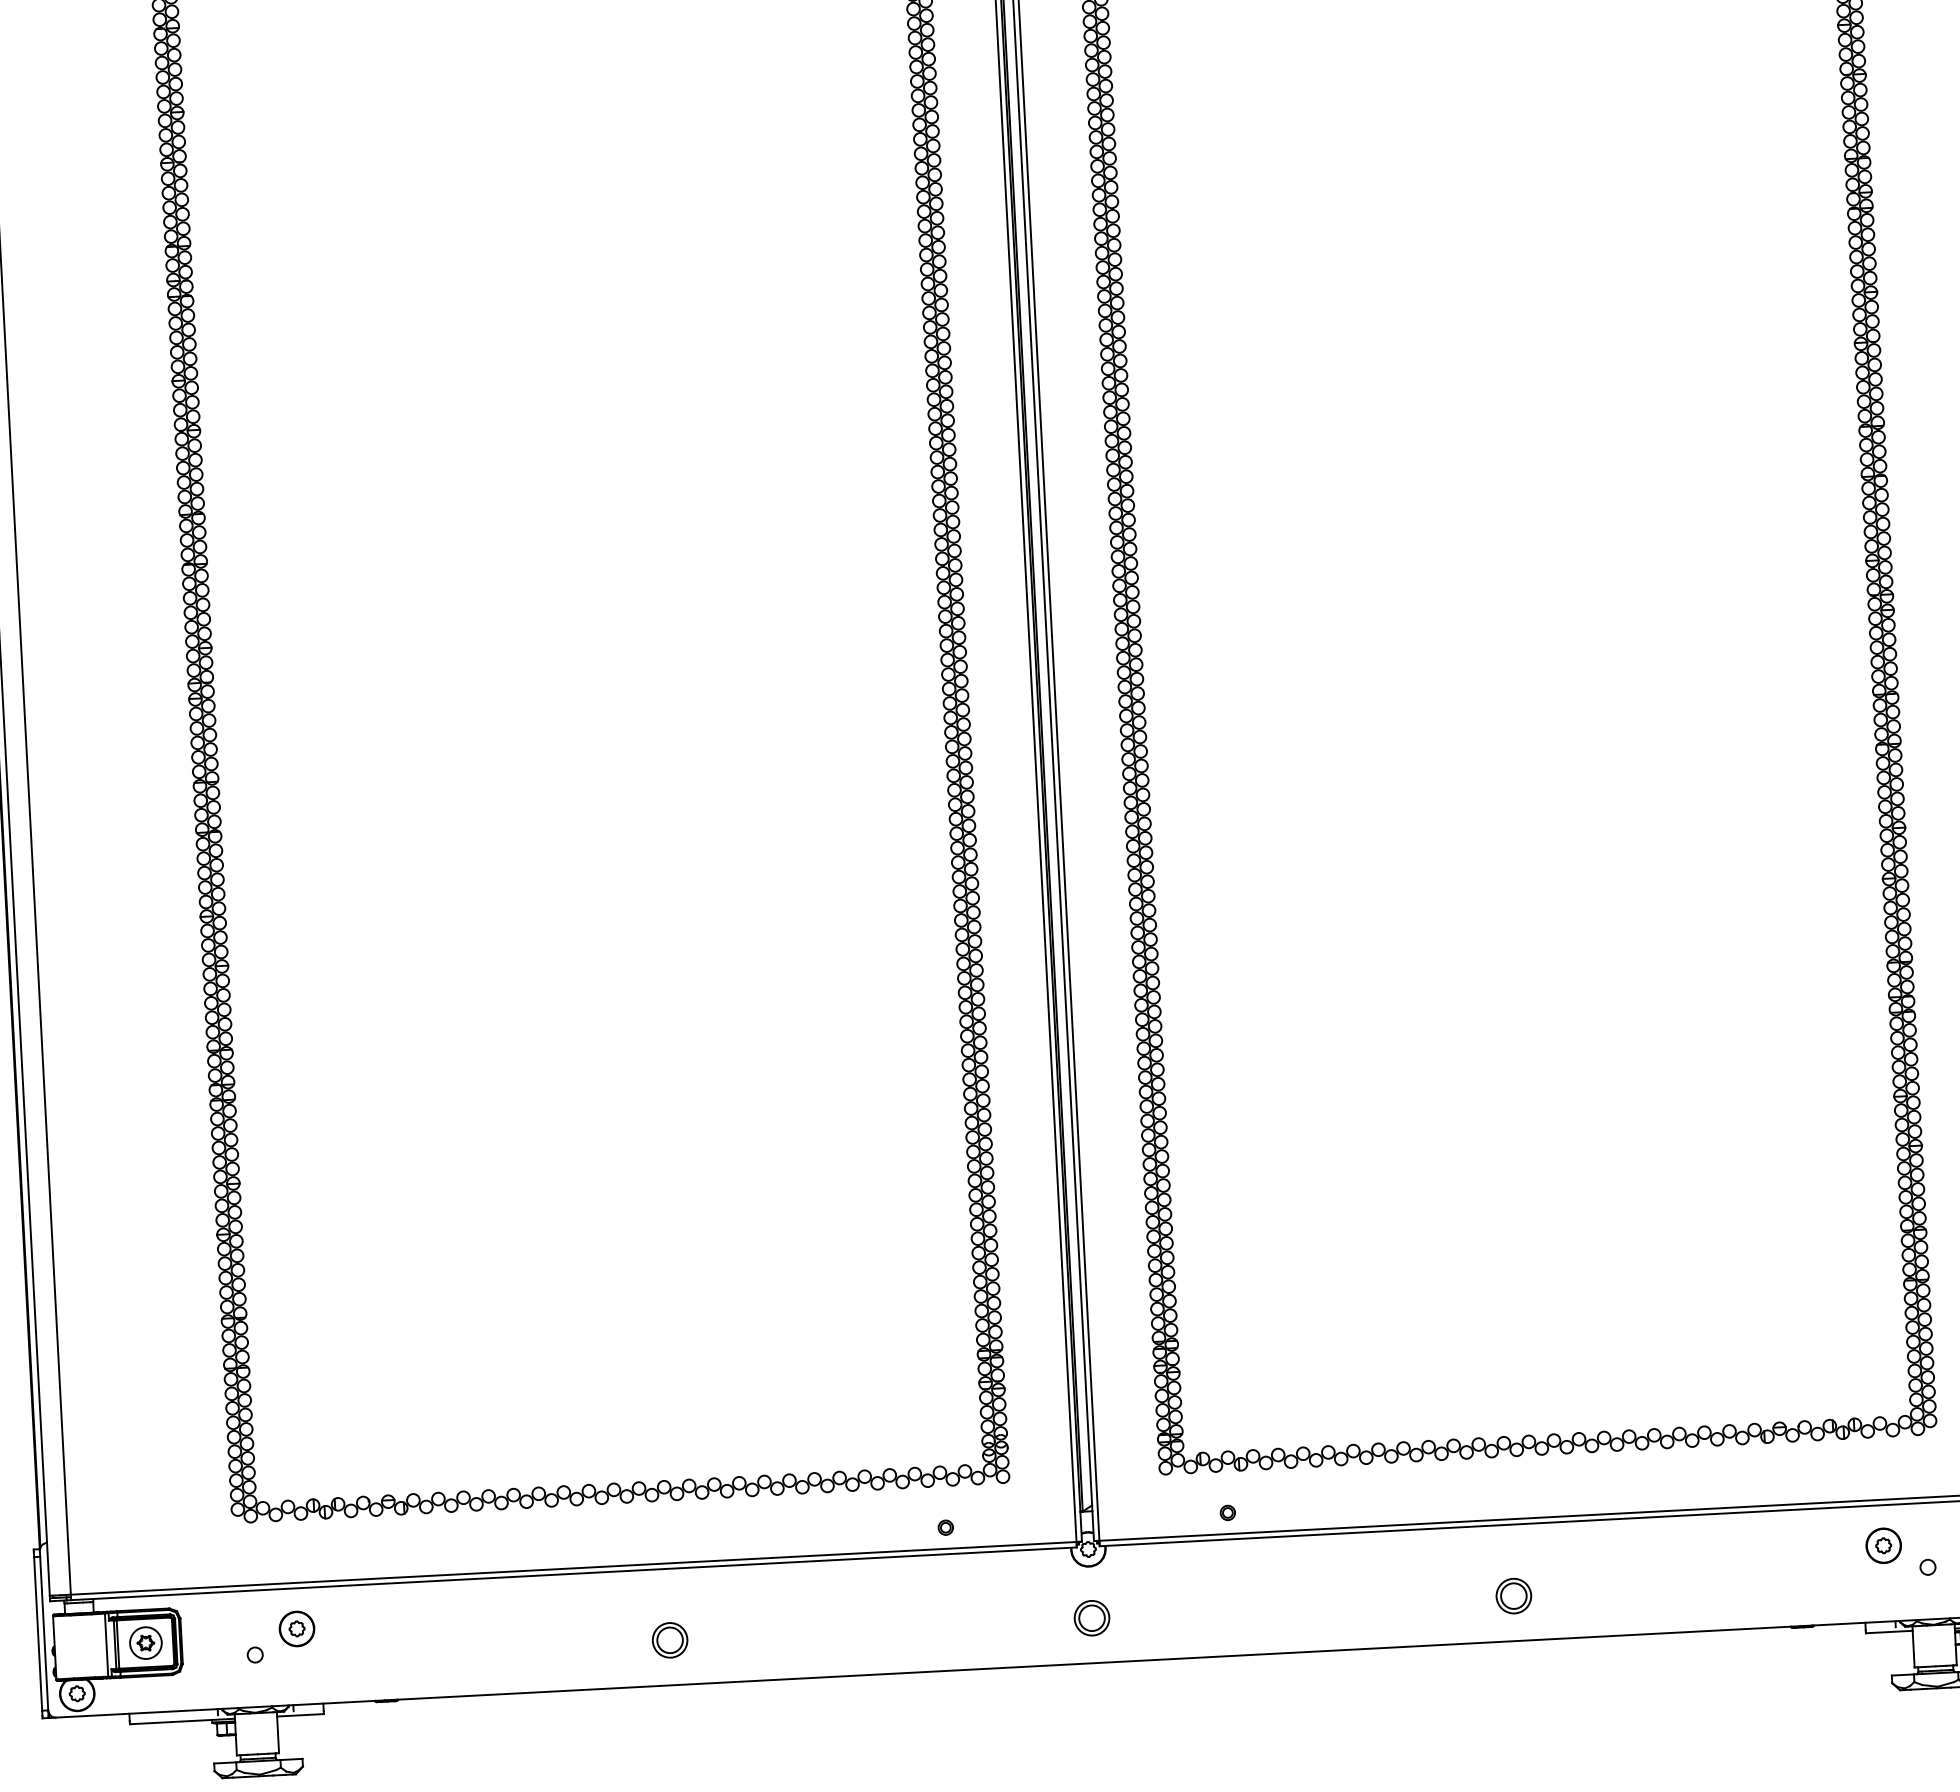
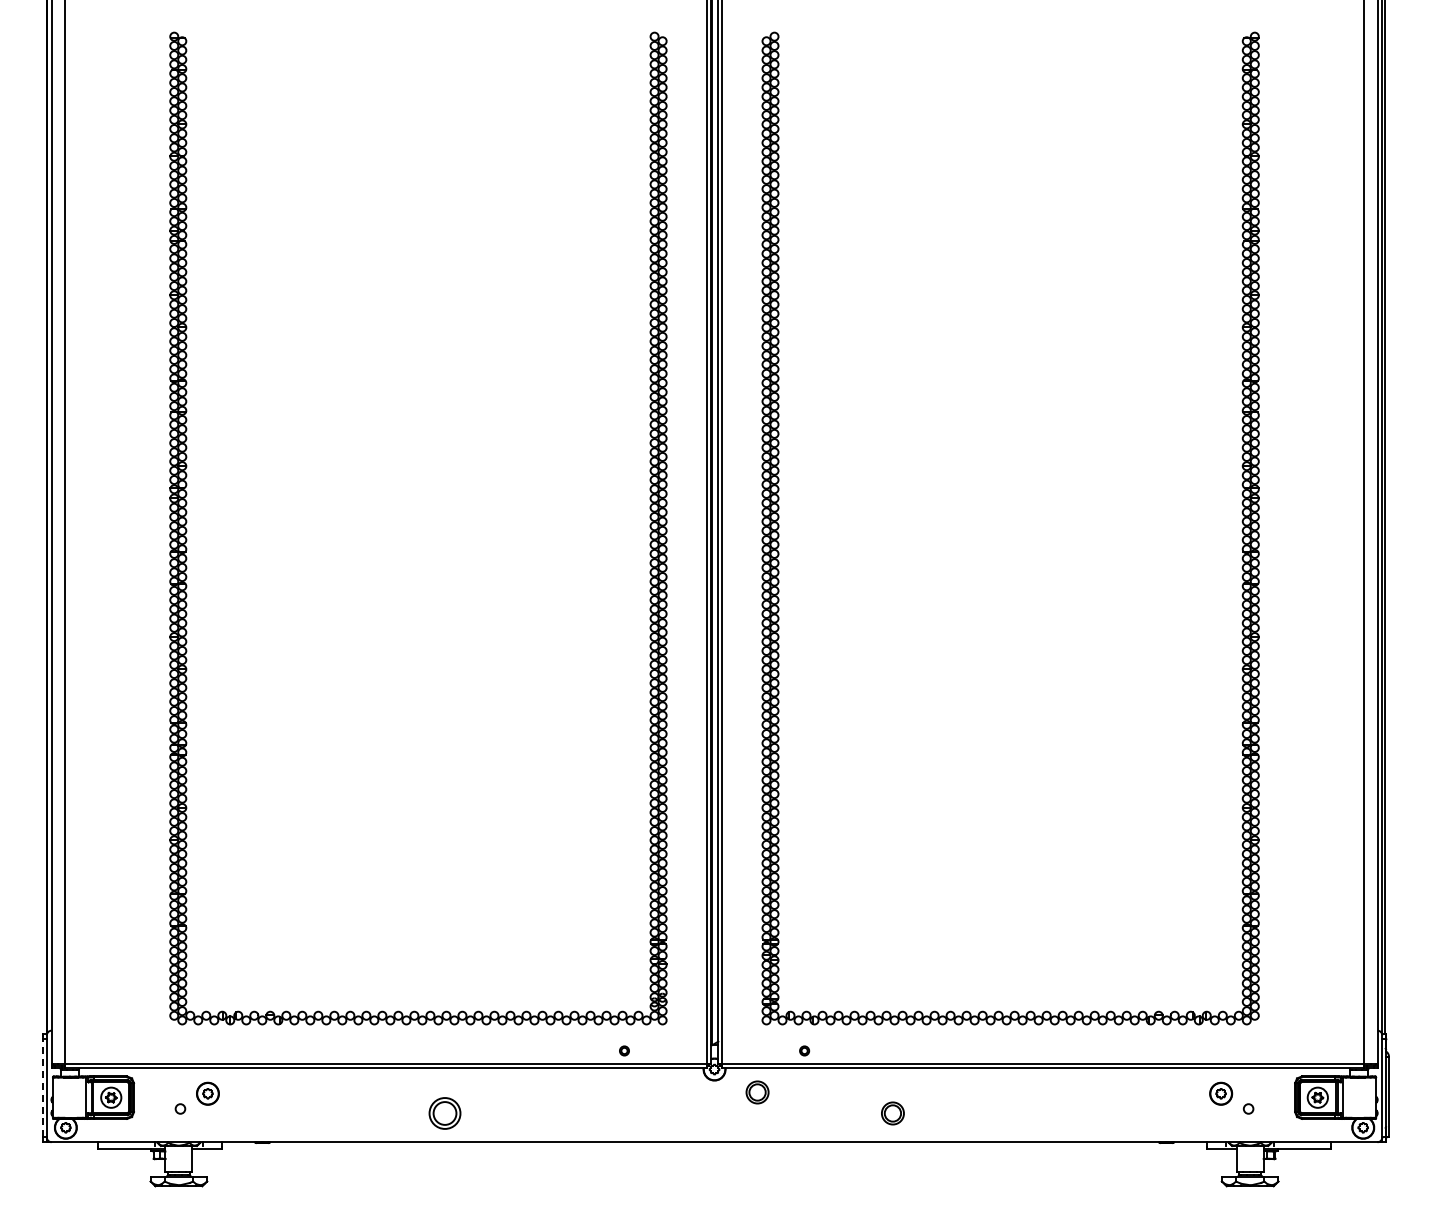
part: (1513, 1596) -> (892, 1113), moved
part: (1091, 1618) -> (757, 1092), moved
line: (37, 1632) -> (42, 1087), solid -> dashed
part: (670, 1640) -> (445, 1113), size x1.4

